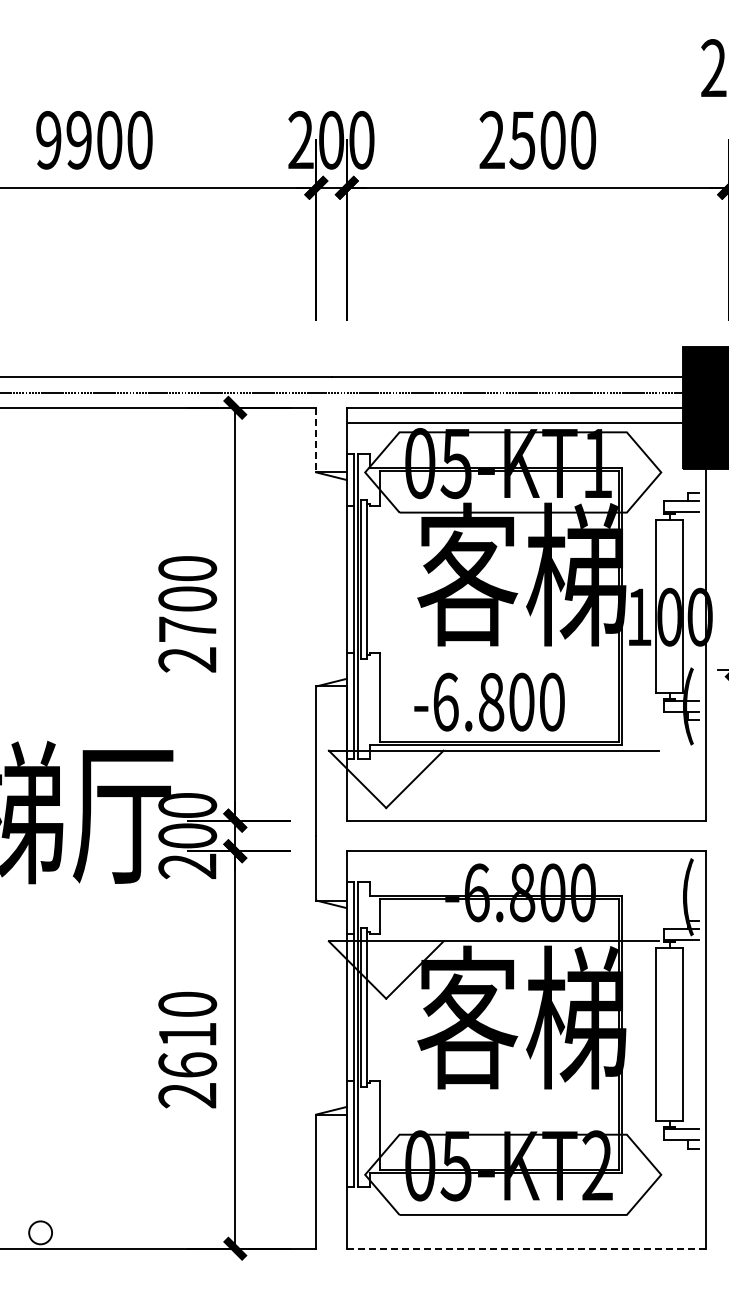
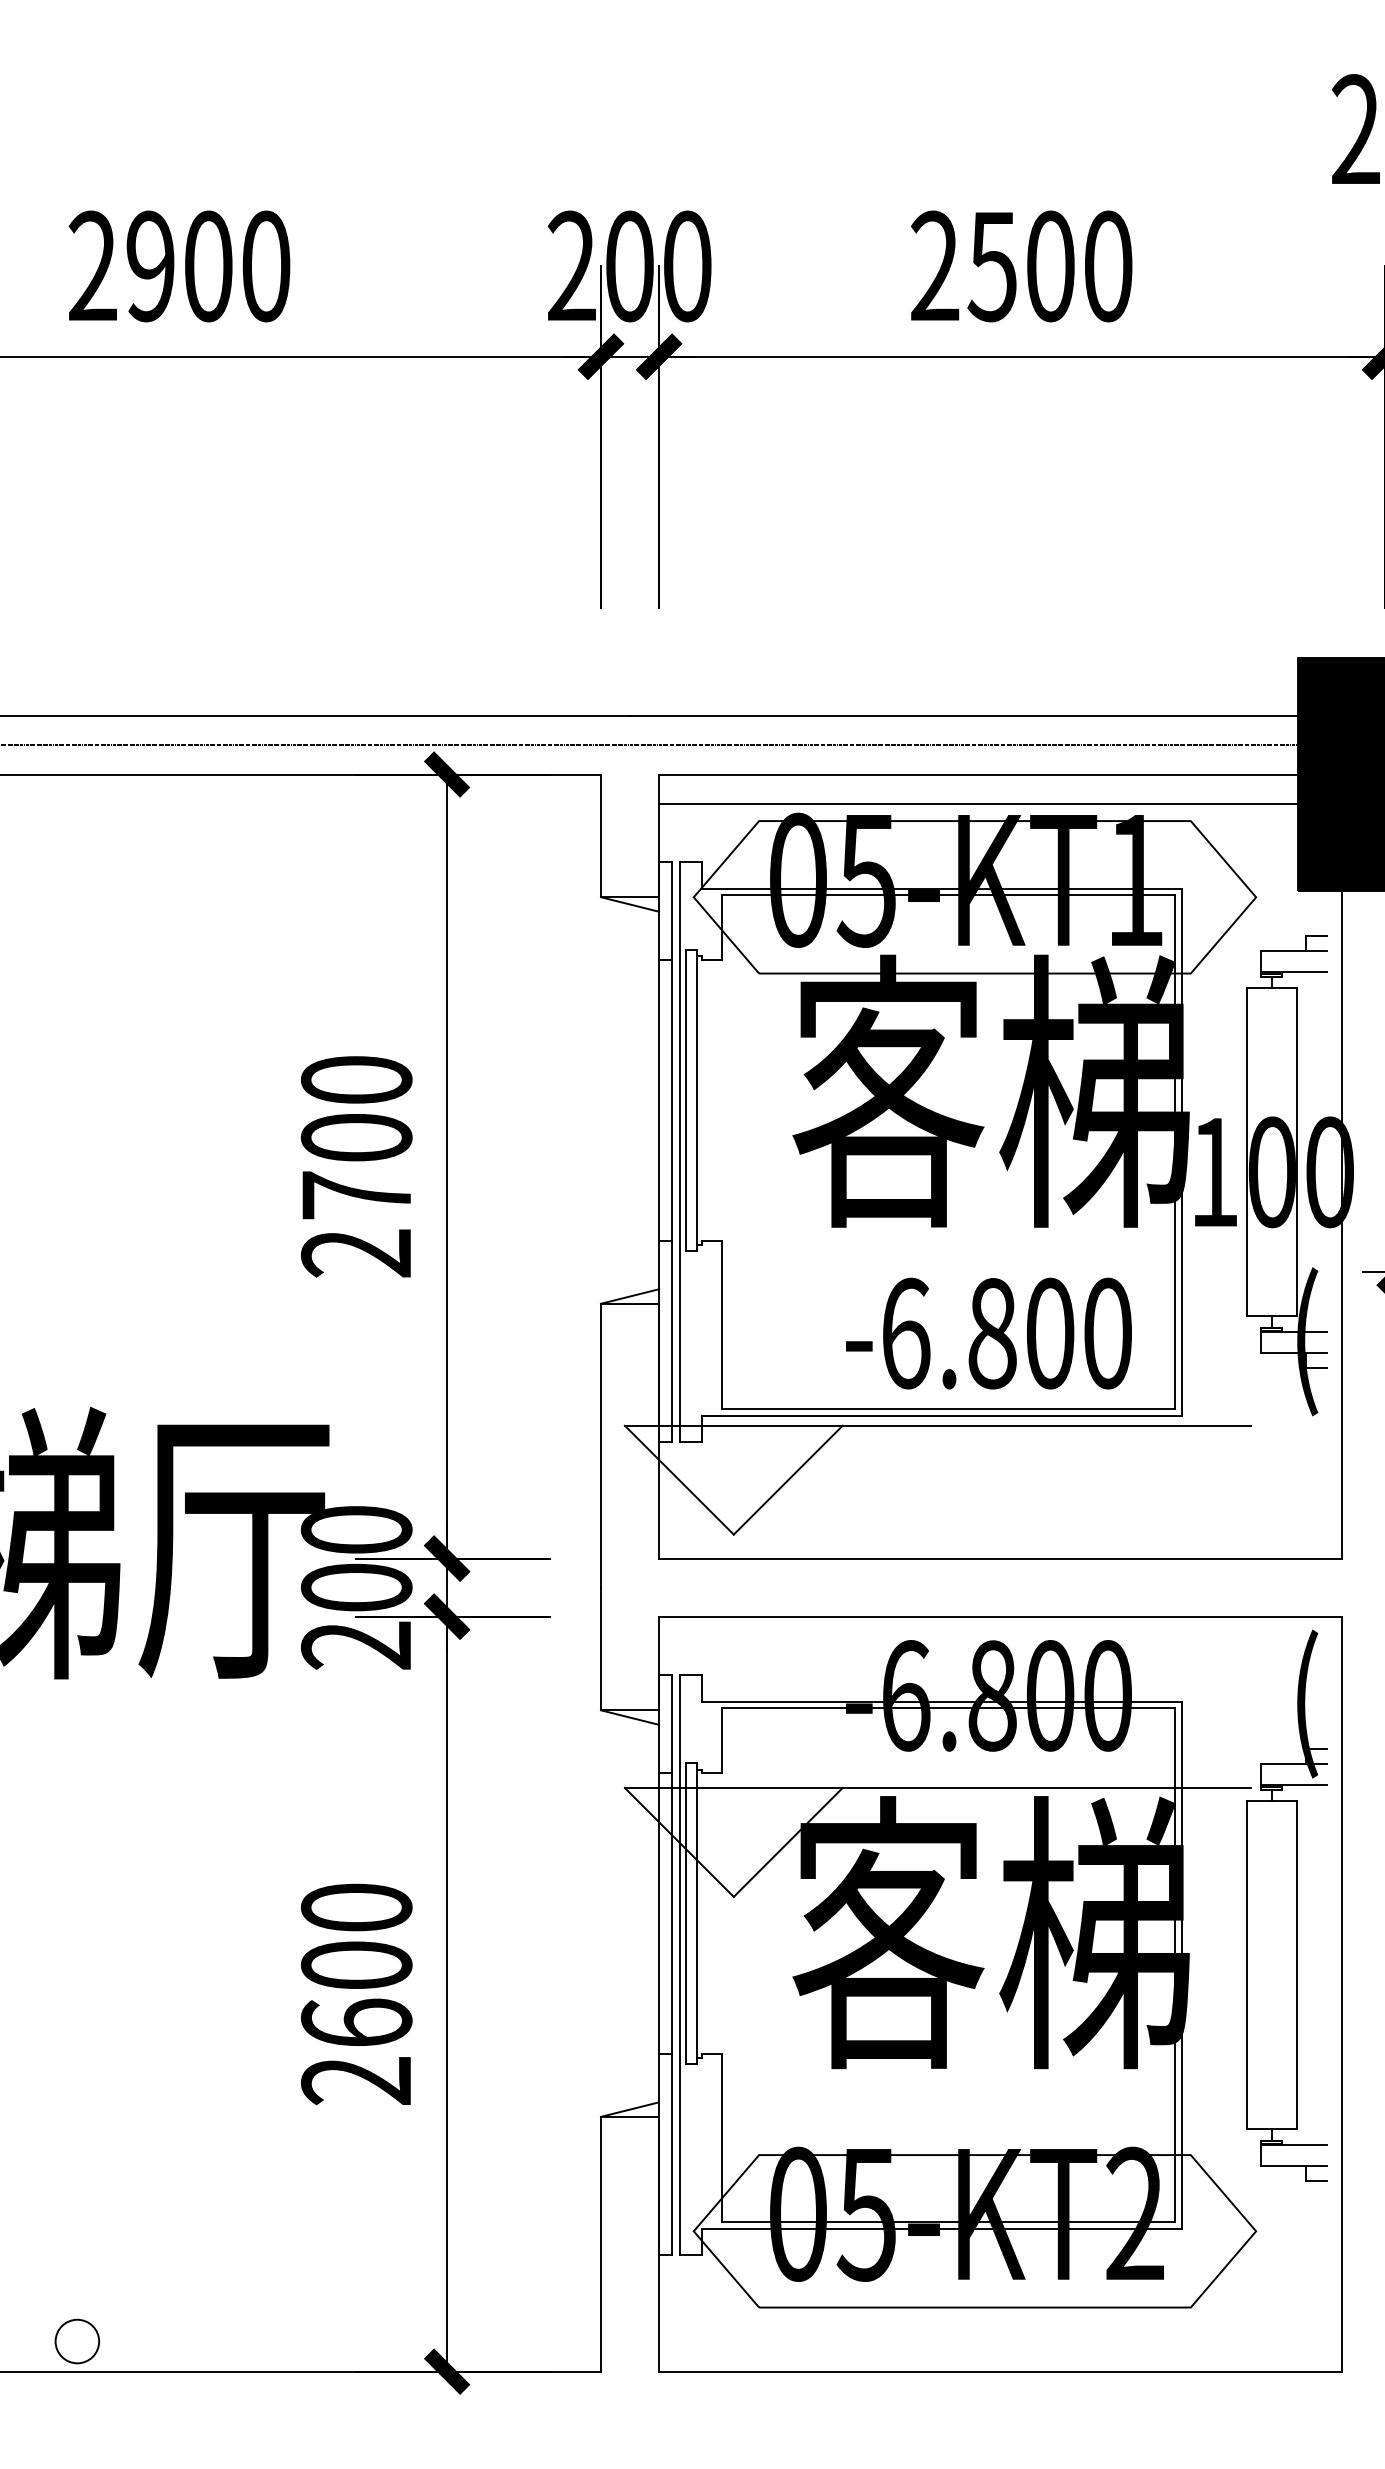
text: (48, 140) -> (92, 266), 9900 -> 2900
line: (316, 440) -> (601, 836), dashed -> solid
text: (489, 701) -> (988, 1332), moved
text: (187, 1034) -> (356, 1964), 2610 -> 2600
line: (526, 1248) -> (1000, 2371), dashed -> solid

